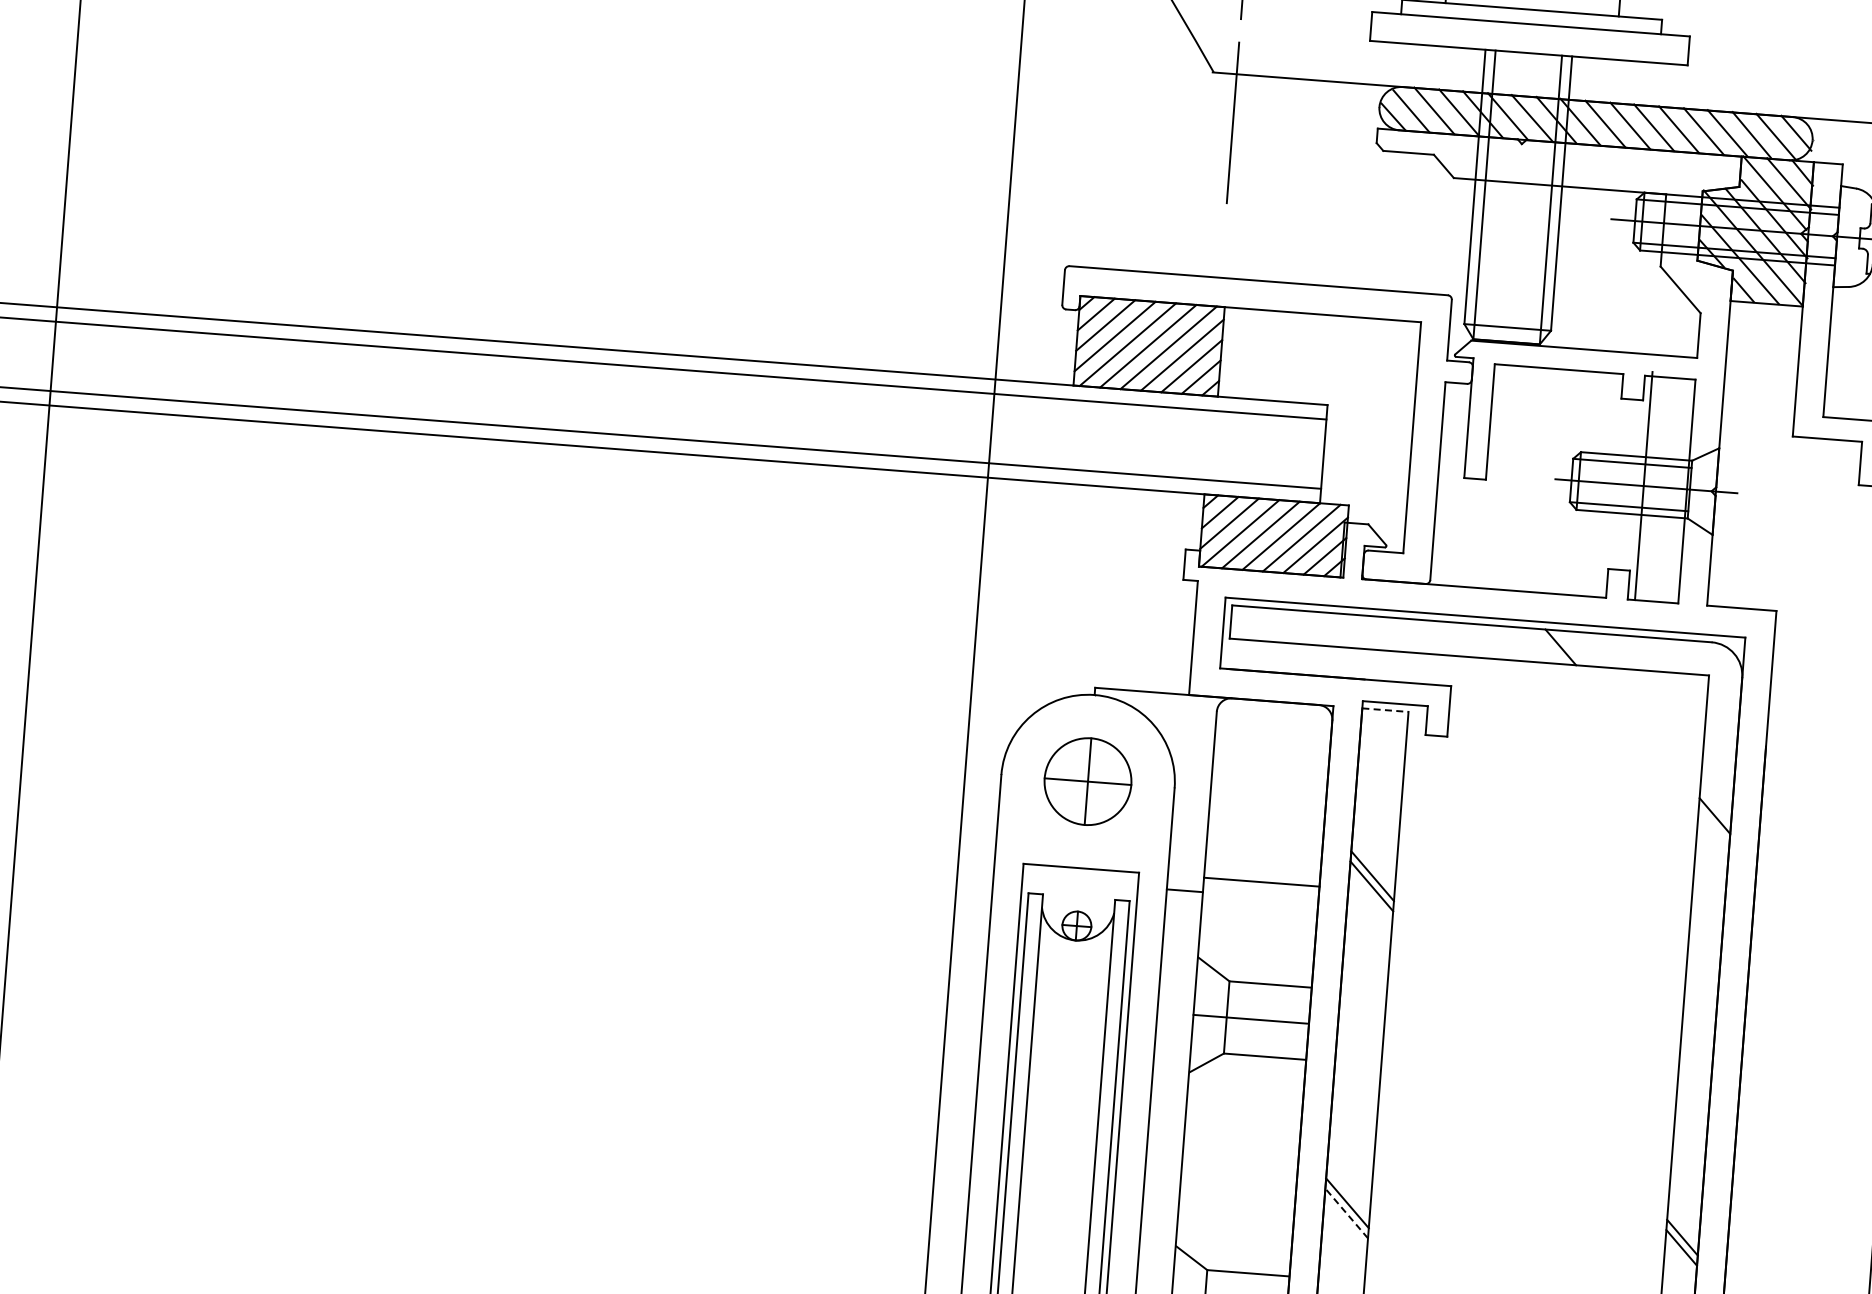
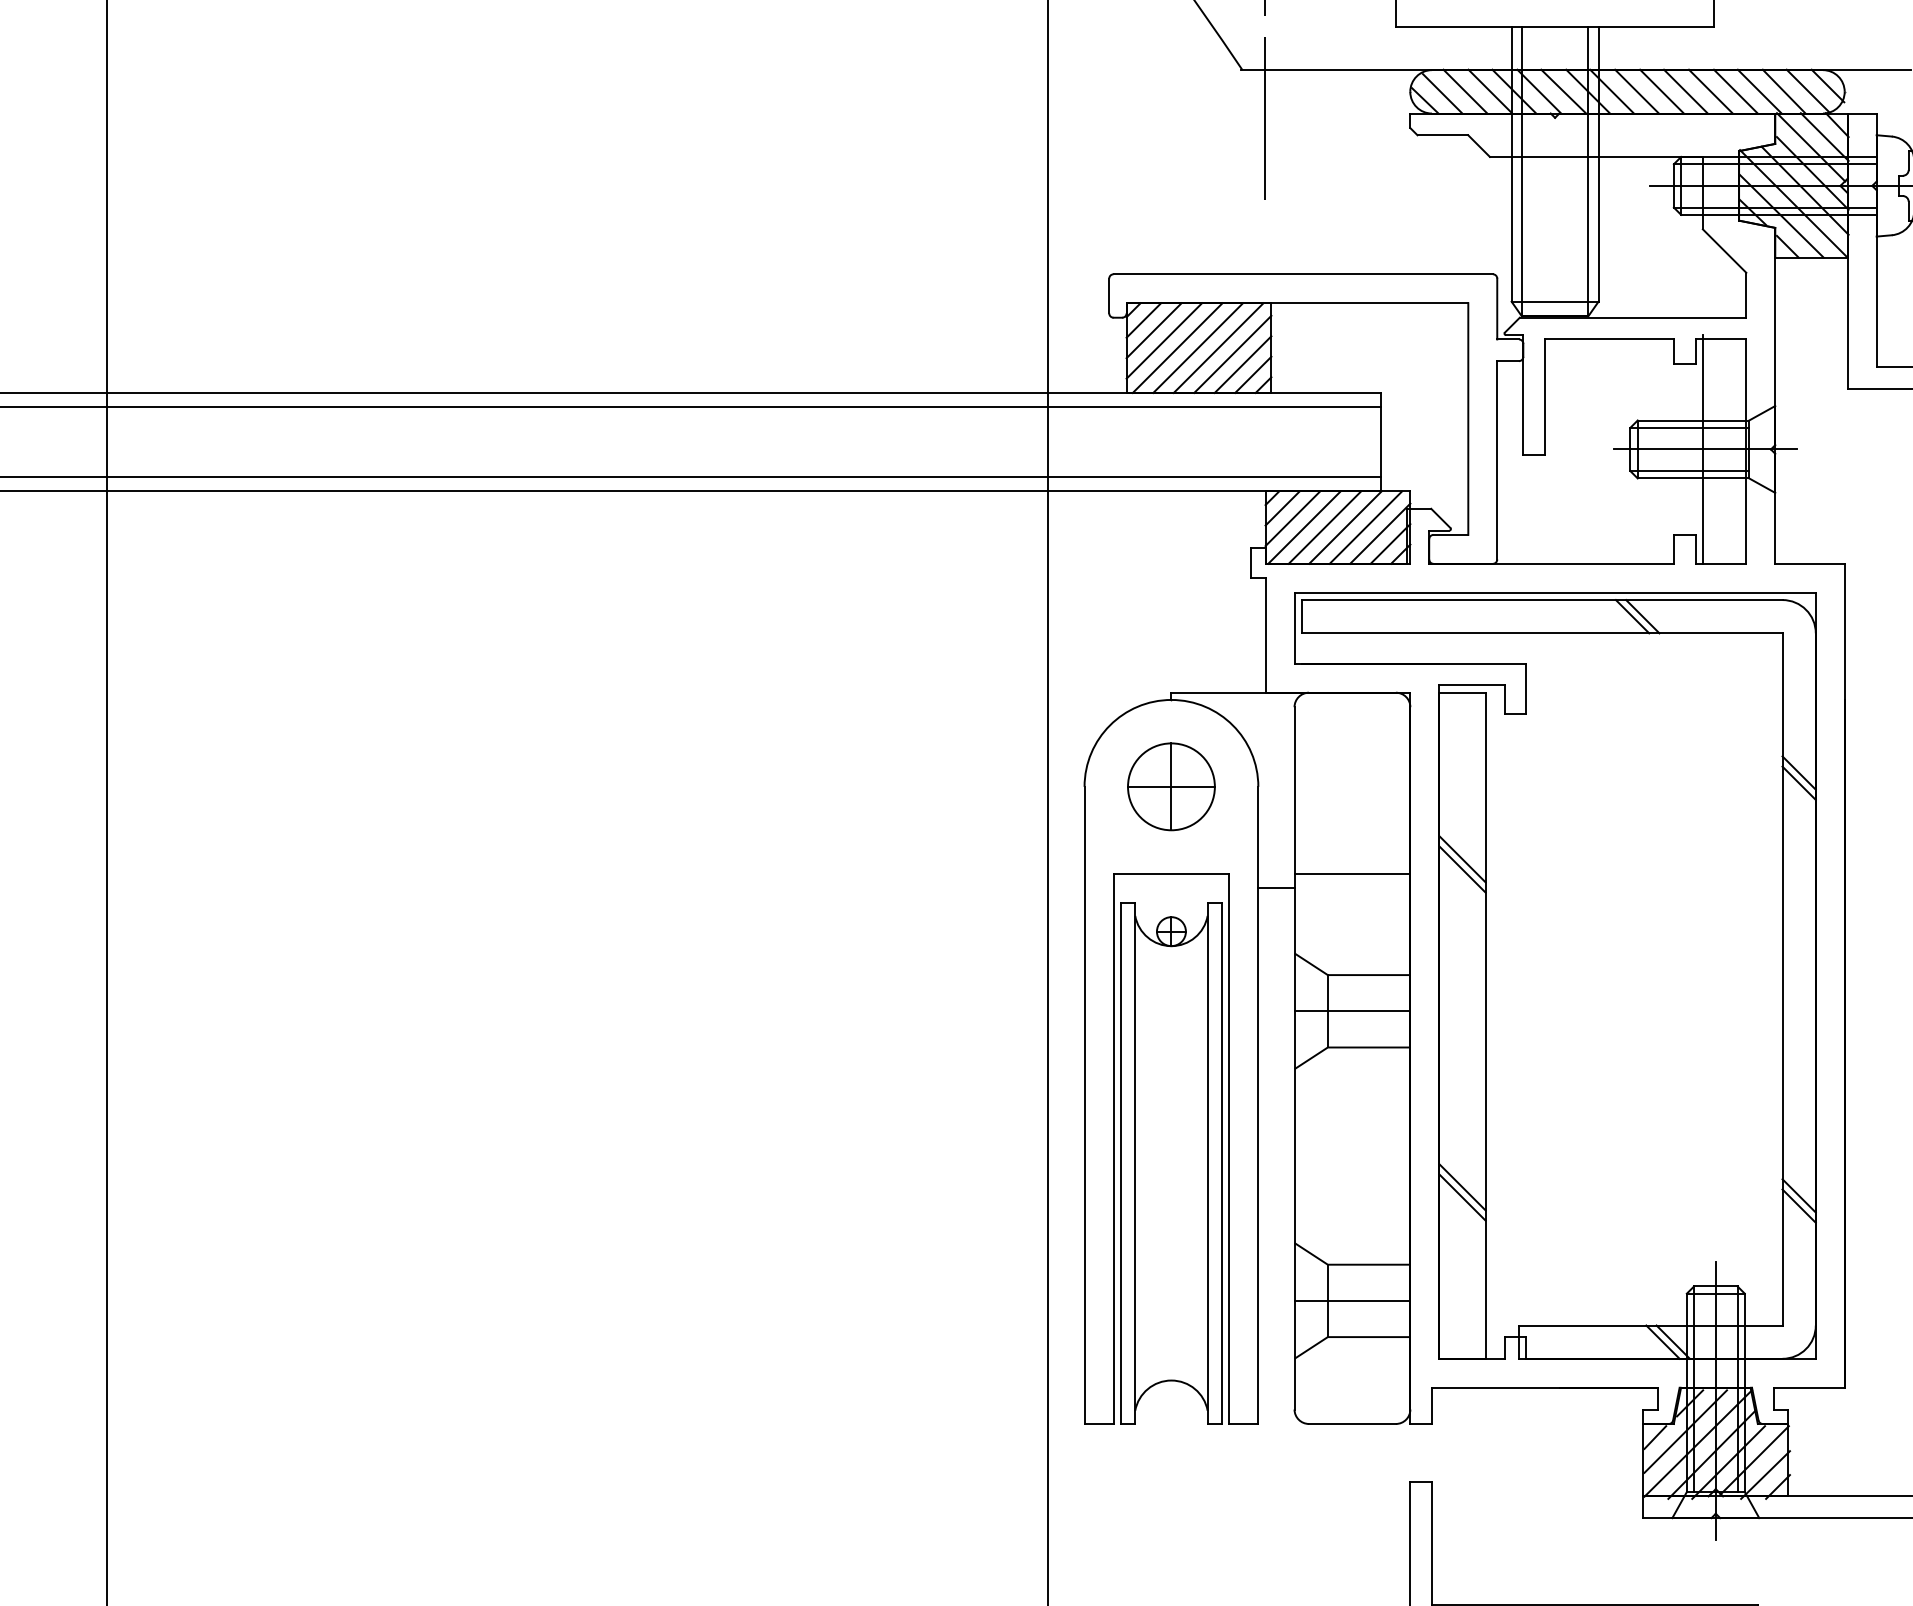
line: (1570, 647) -> (1642, 616), added
line: (1386, 710) -> (1463, 692), dashed -> solid
line: (1713, 825) -> (1798, 782), added
line: (1346, 1213) -> (1462, 1197), dashed -> solid

